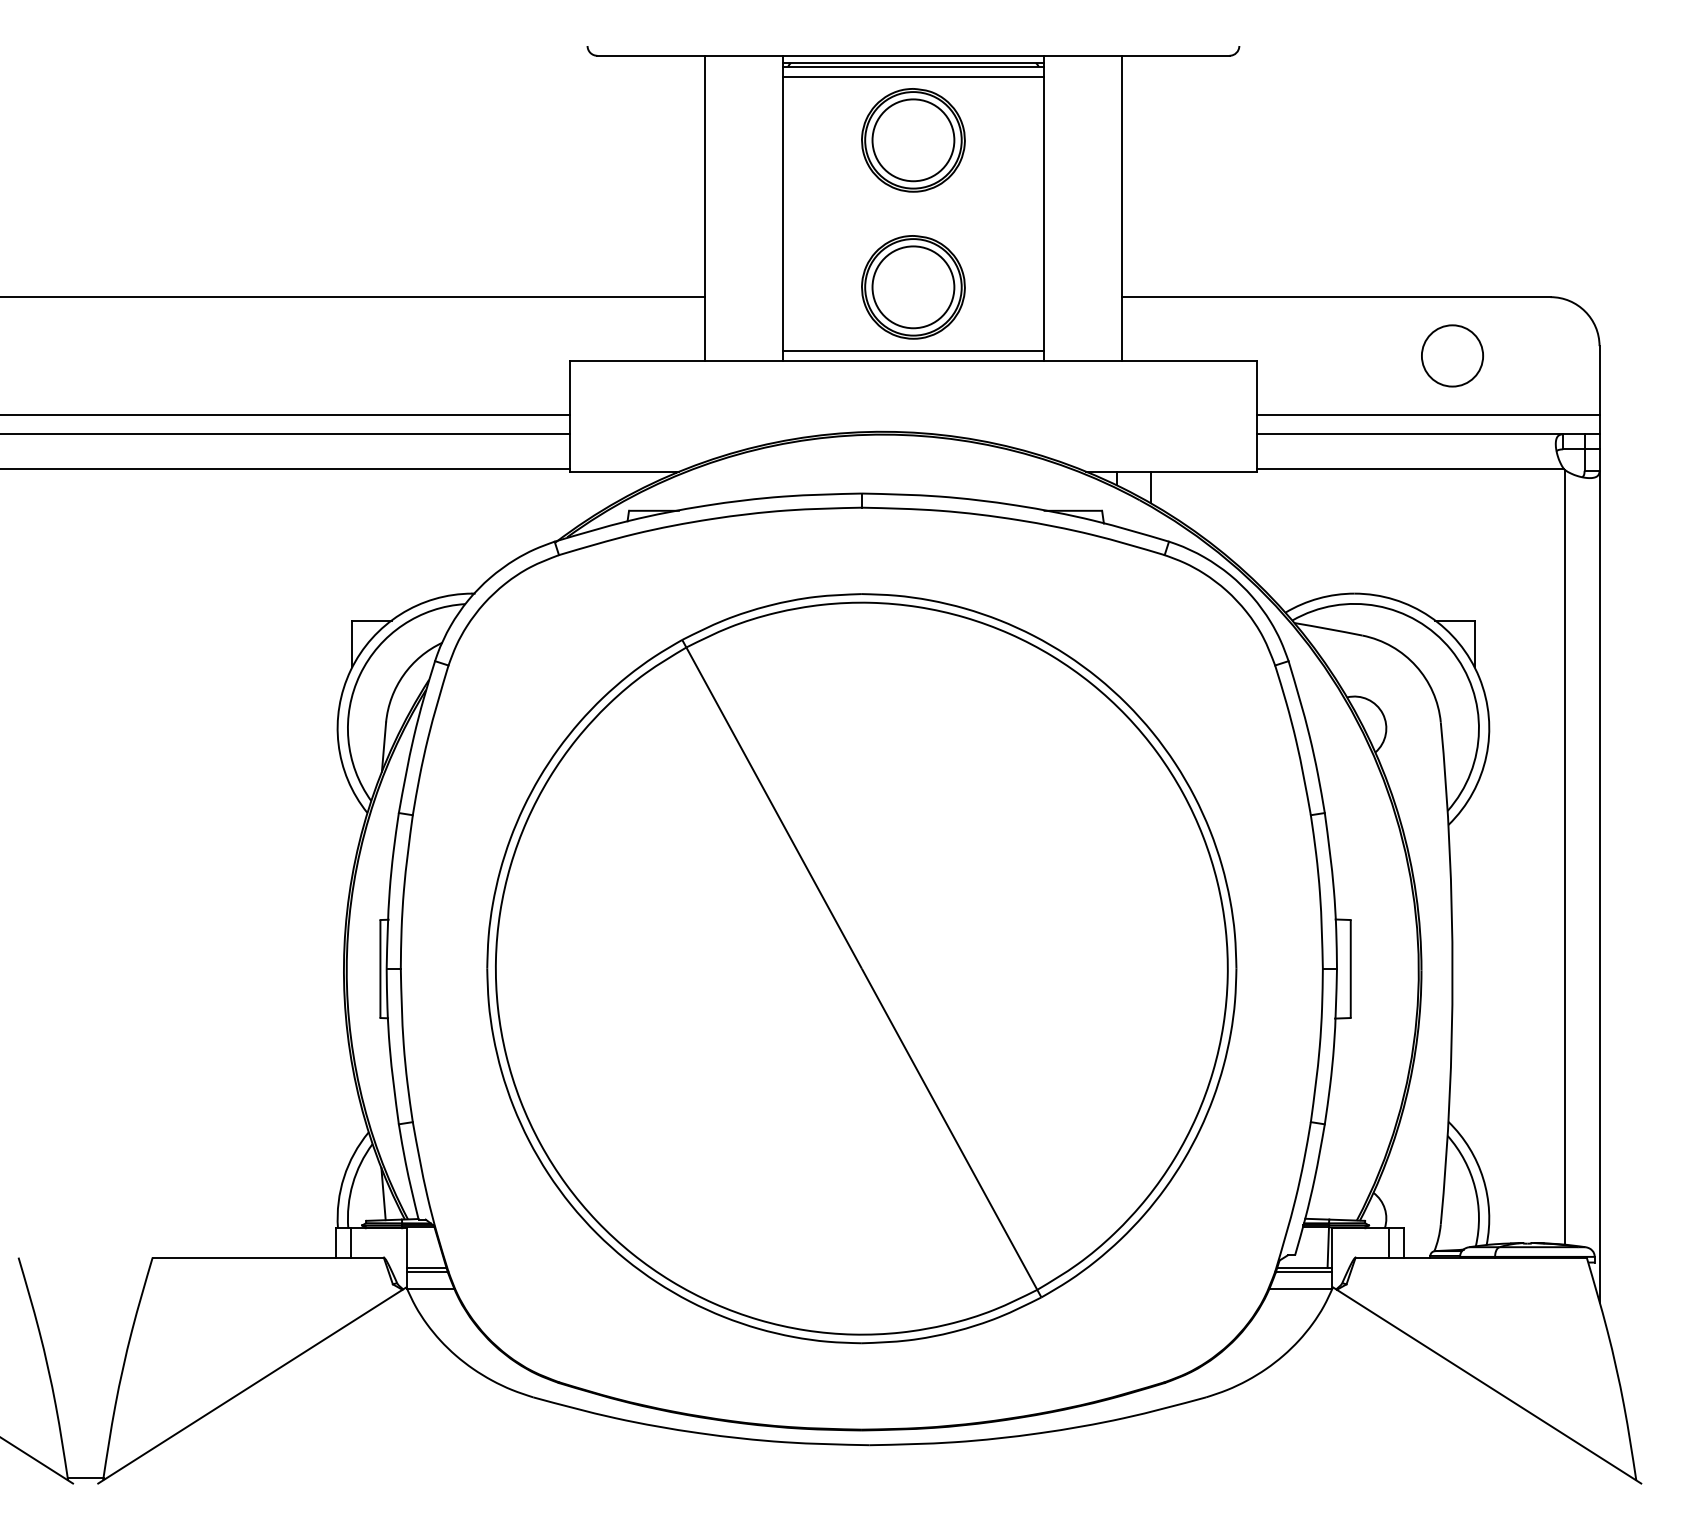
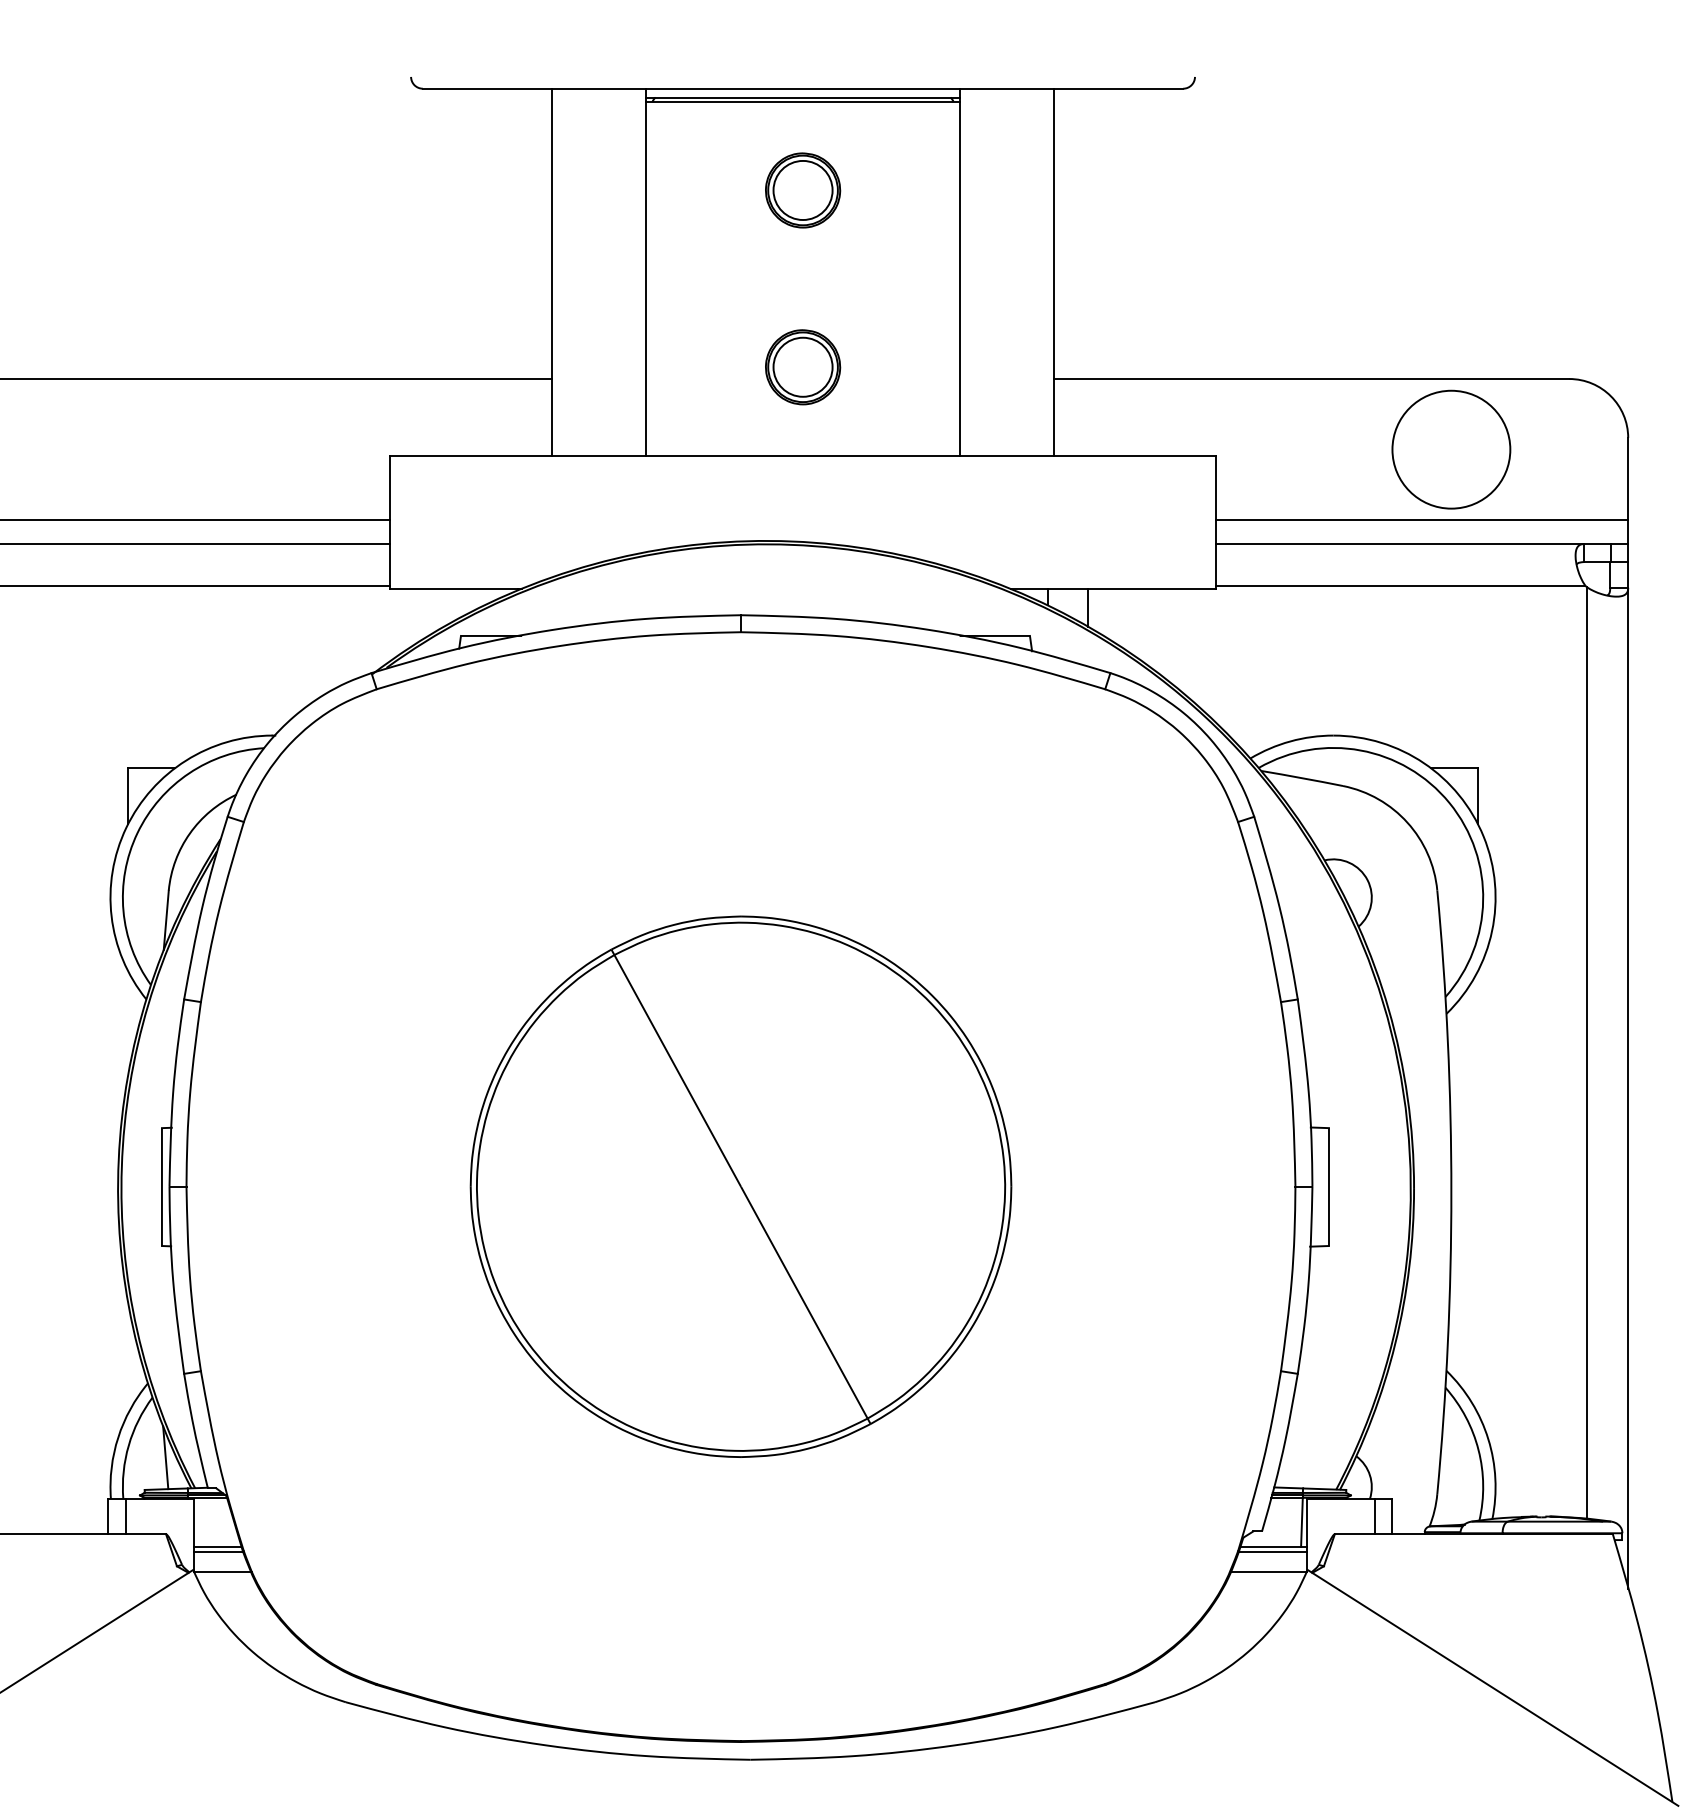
line: (913, 76) -> (803, 113), removed
part: (913, 140) -> (803, 190), size x0.6
part: (913, 287) -> (803, 367), size x0.6
line: (913, 351) -> (803, 444), removed
circle: (1452, 355) -> (1451, 449), size x1.6
part: (861, 968) -> (740, 1186), size x0.6

